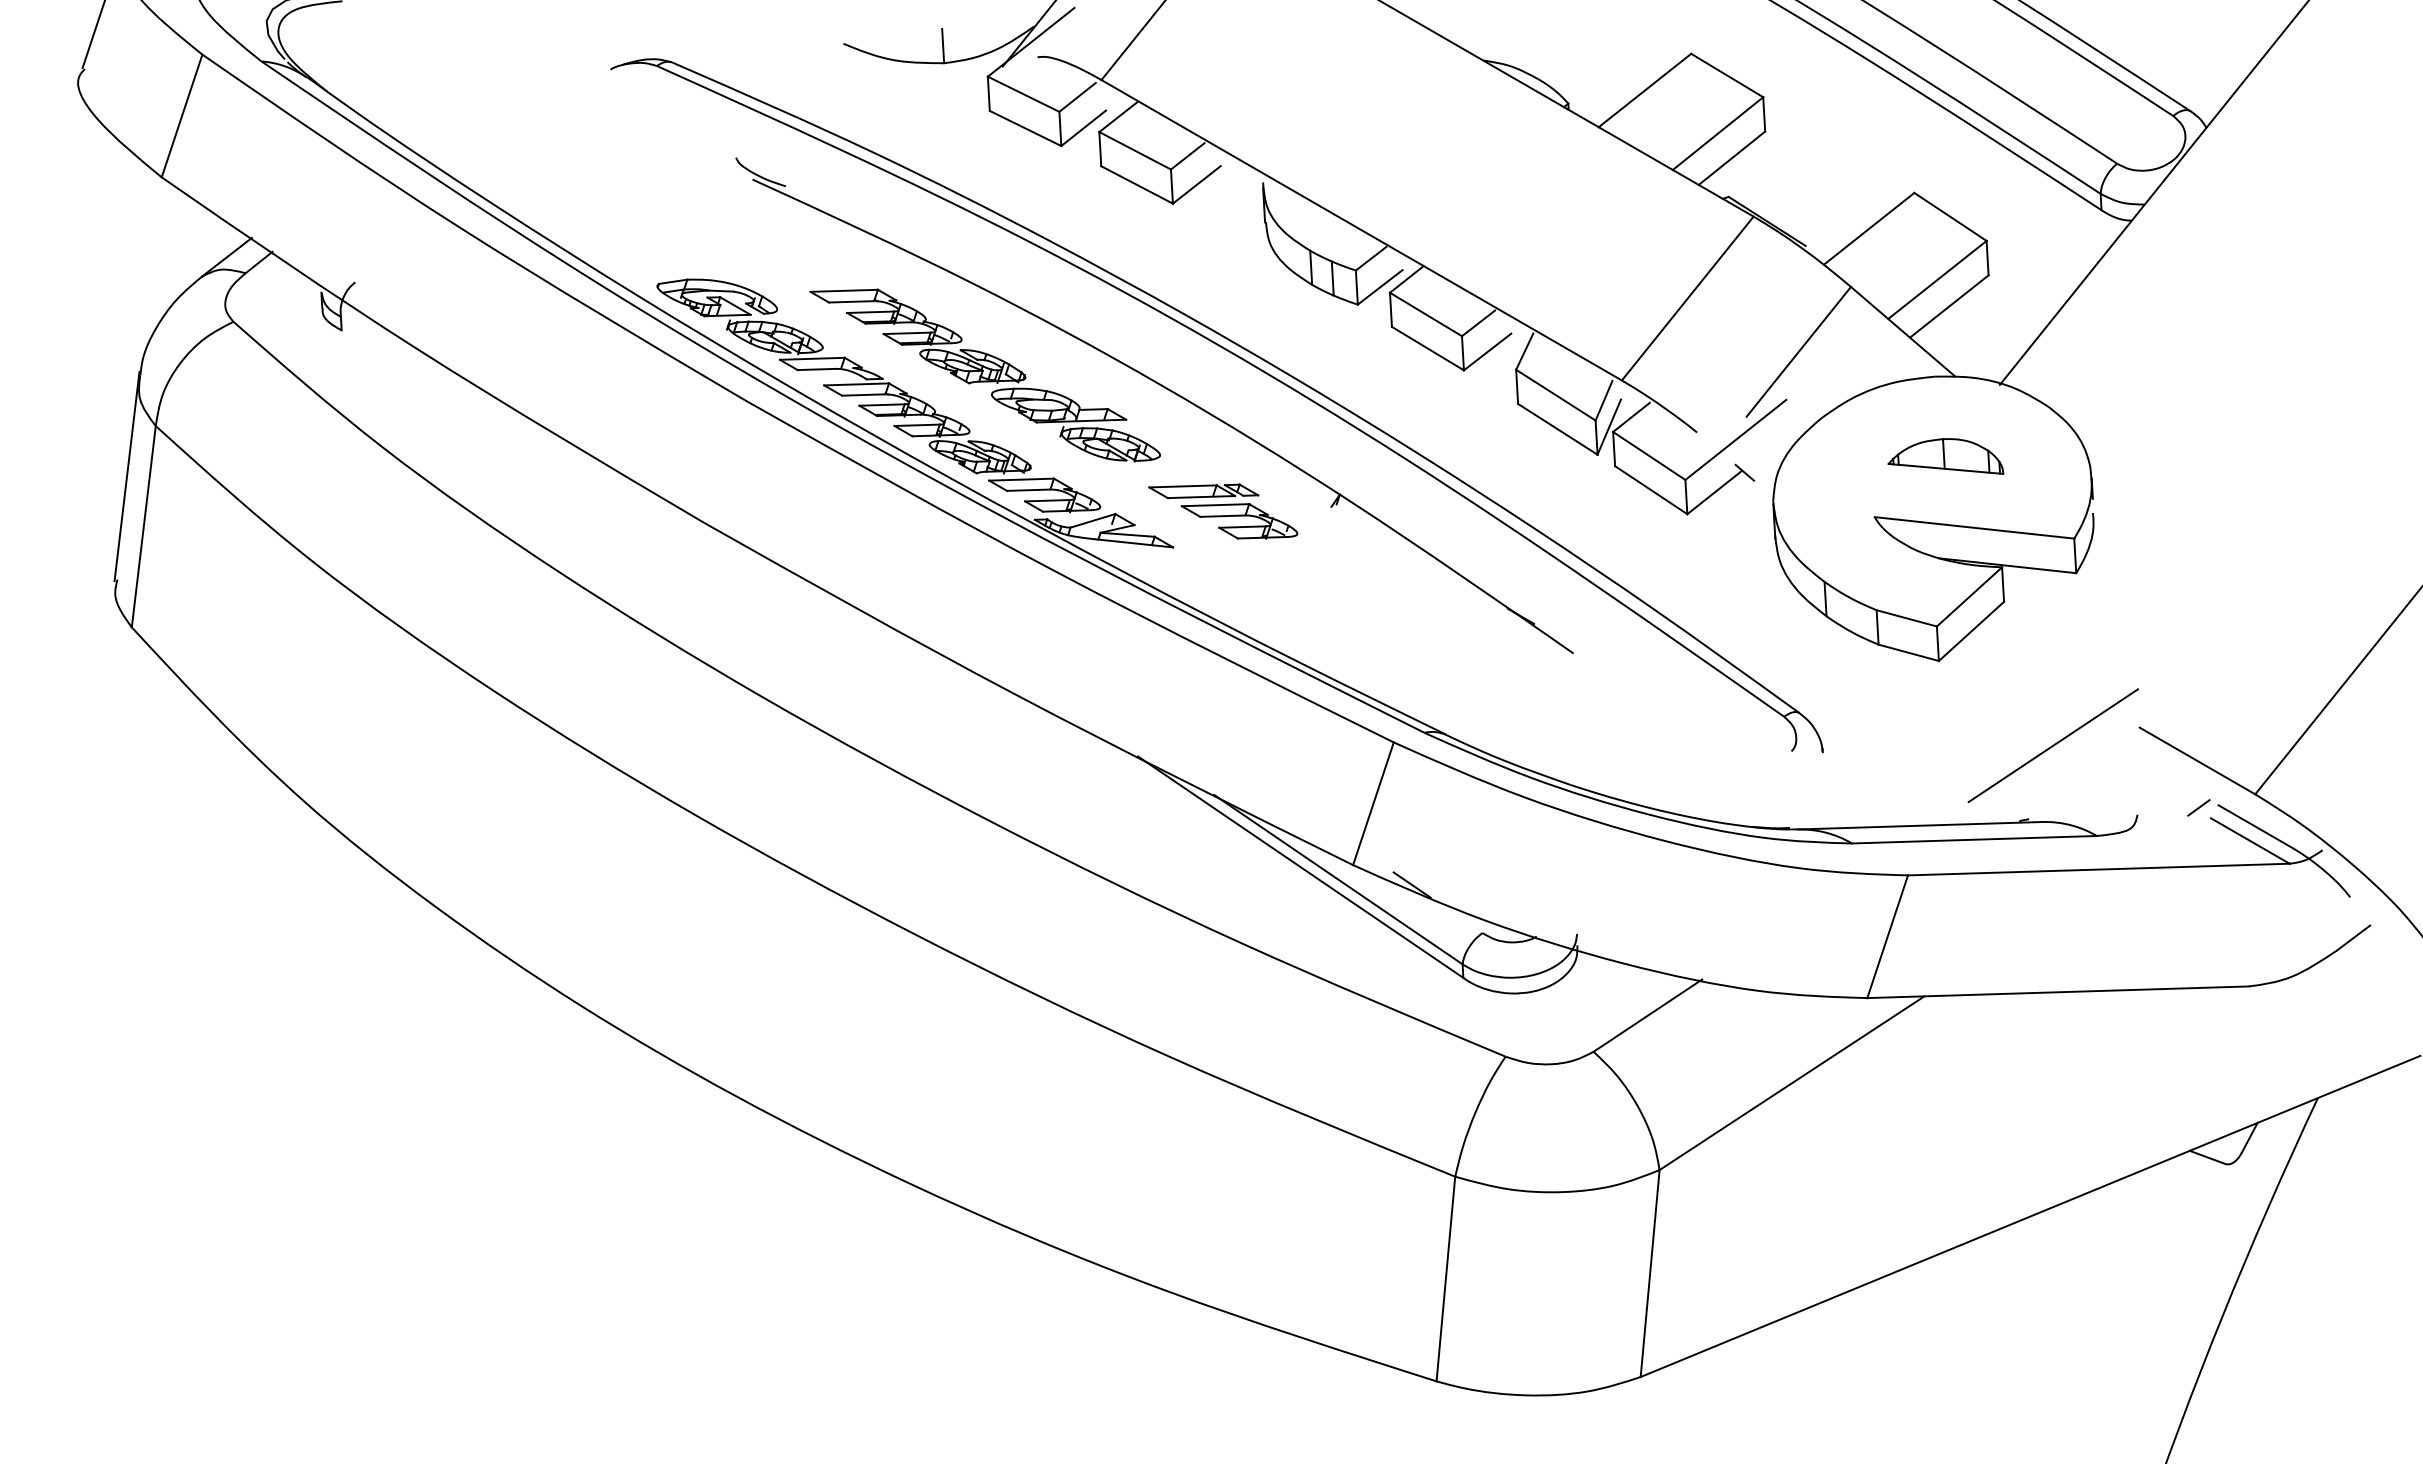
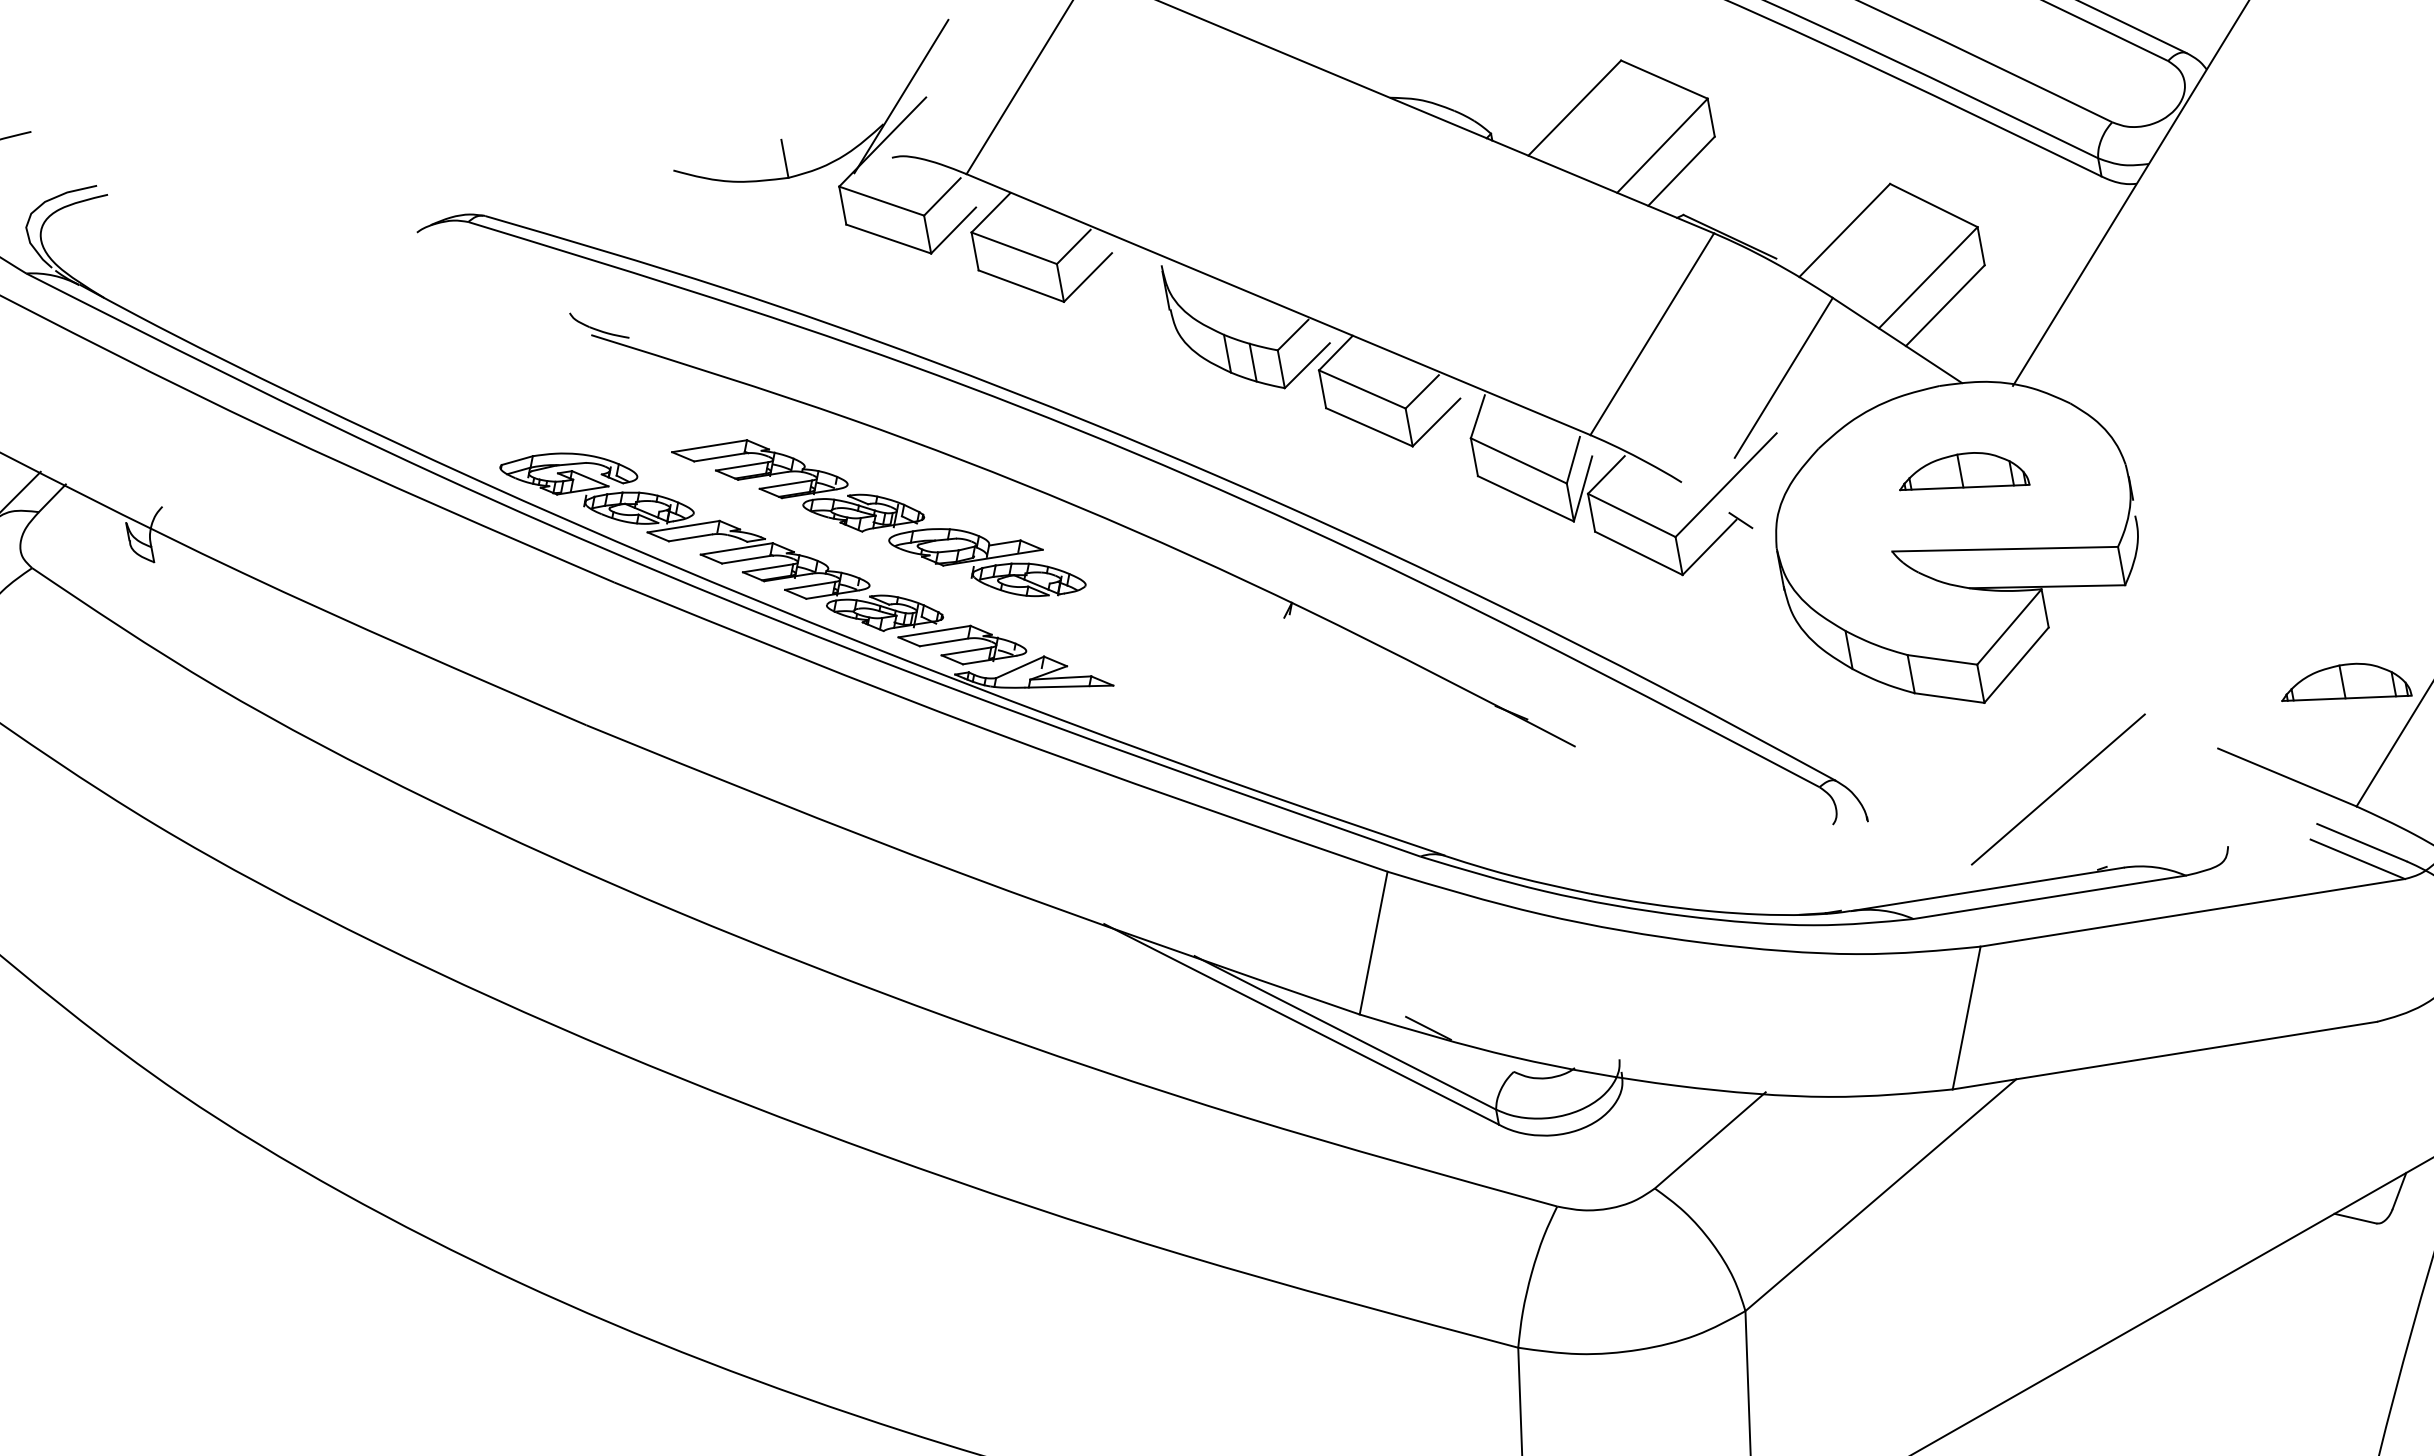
part: (1223, 511) -> (1164, 638), removed
part: (2258, 685) -> (2344, 684), added
line: (2053, 745) -> (2058, 789), moved
line: (2198, 807) -> (2295, 829), removed

